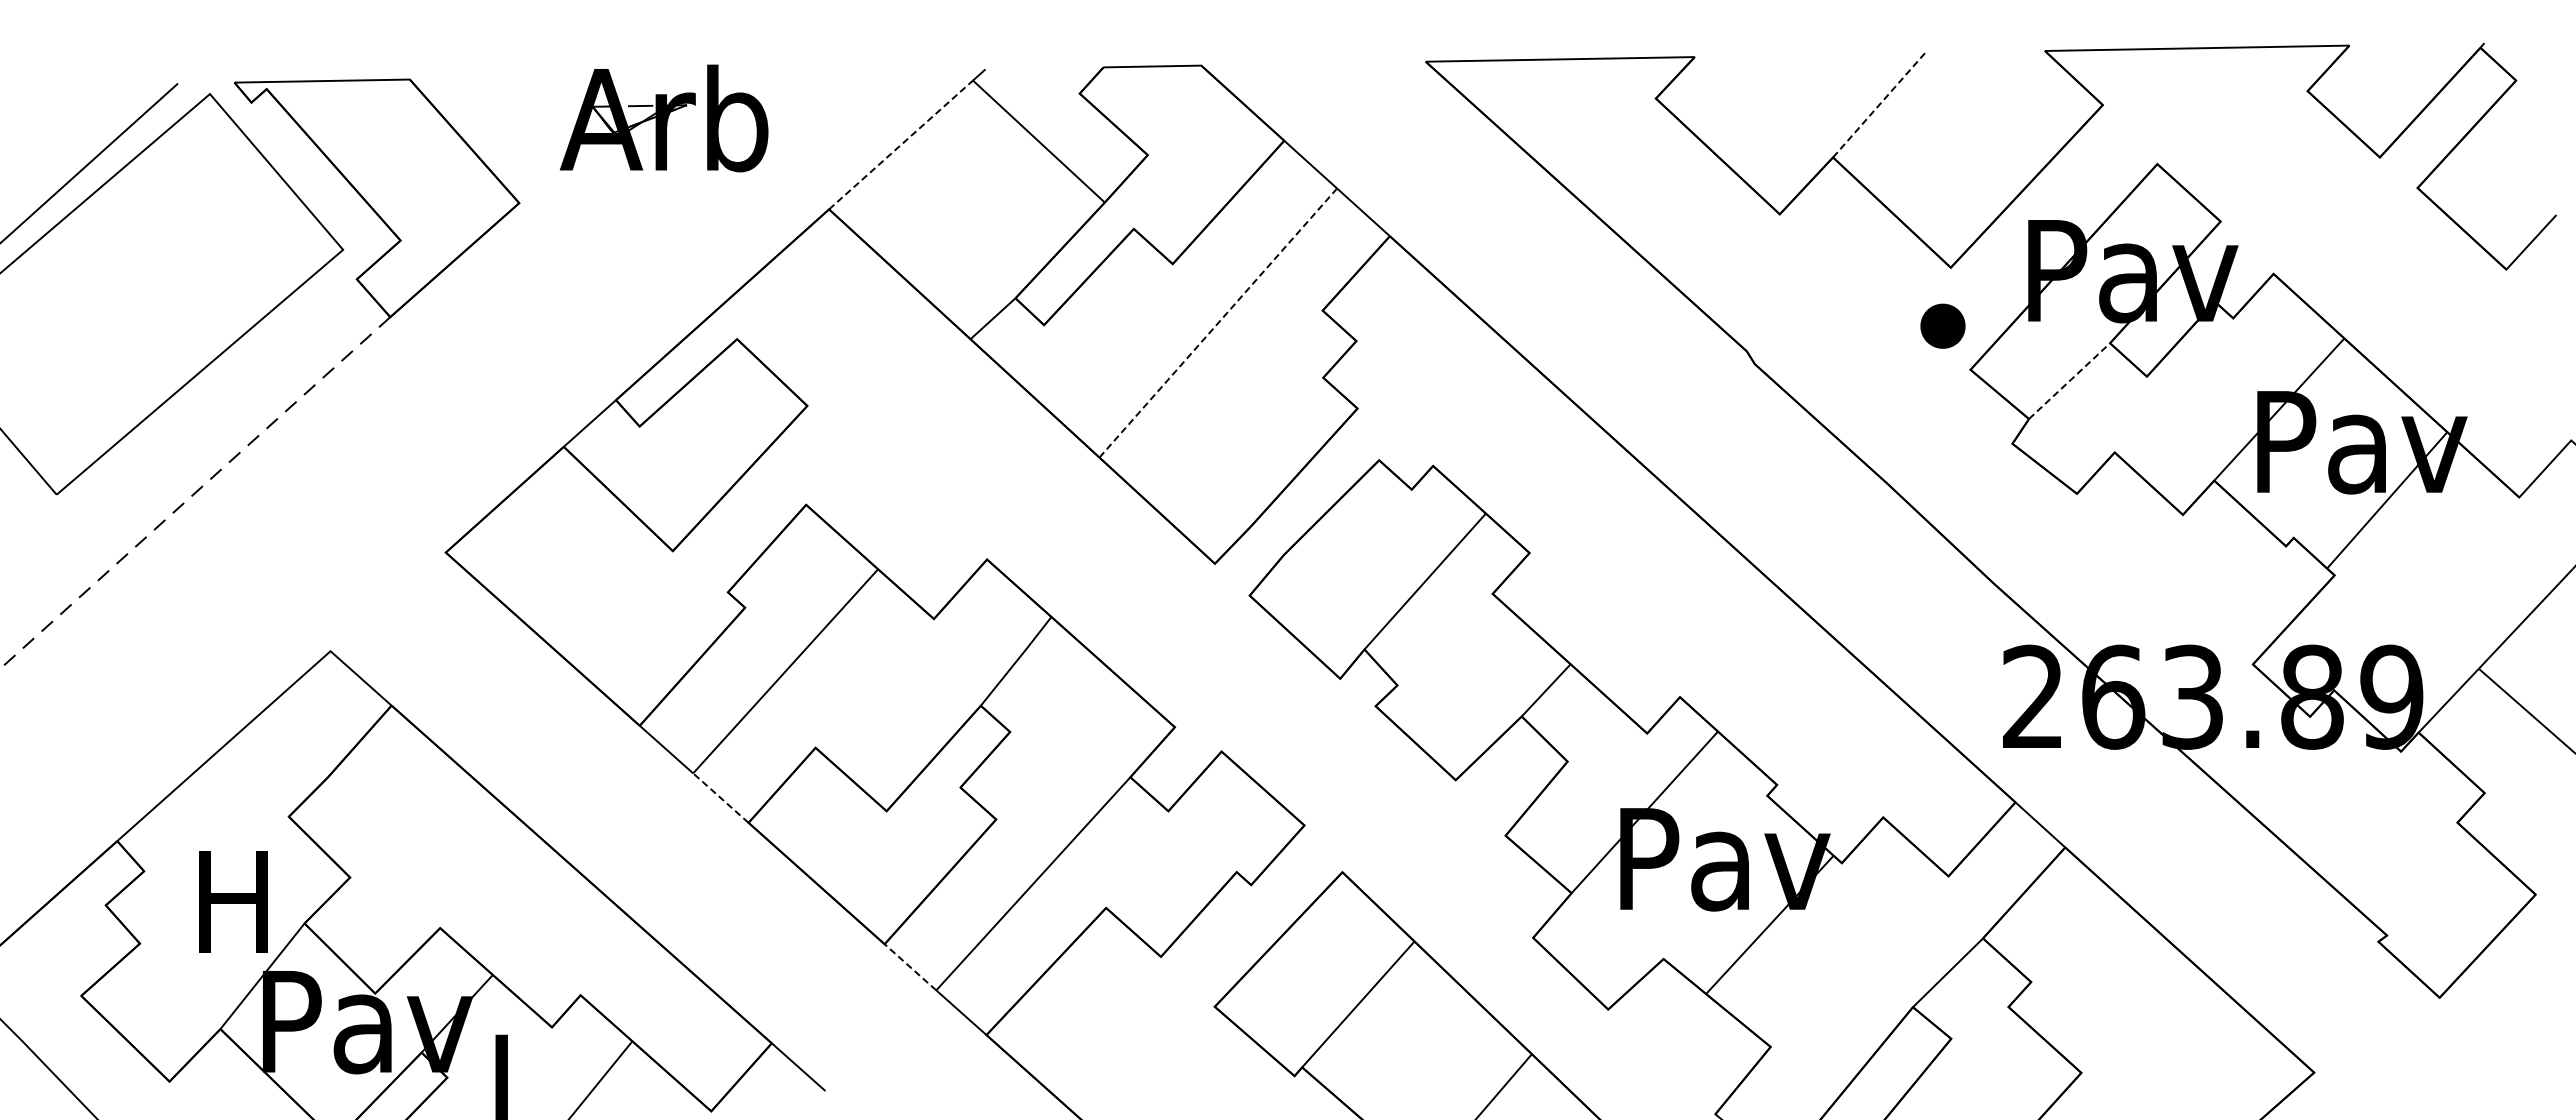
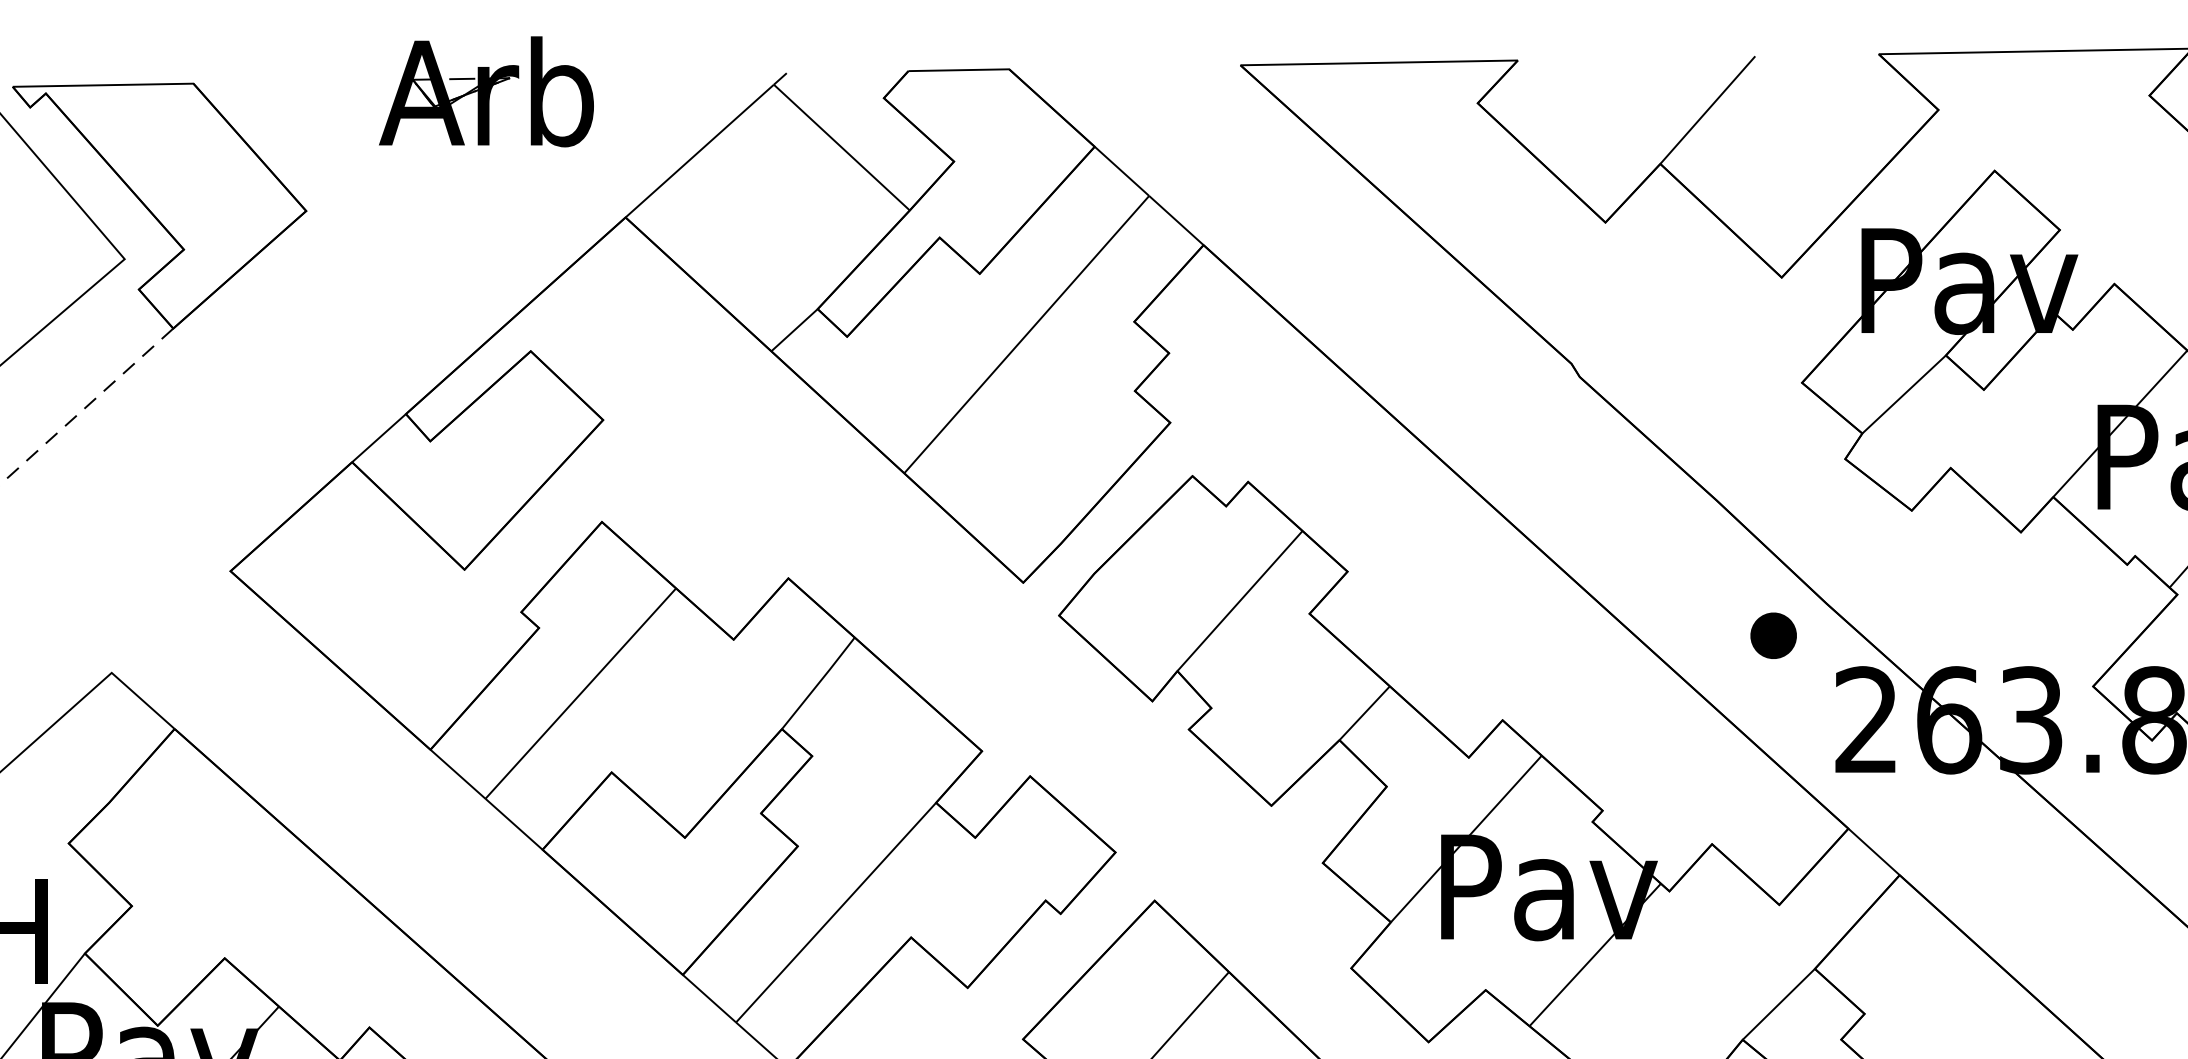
line: (1879, 105) -> (1708, 110), dashed -> solid
part: (663, 118) -> (485, 91), moved
line: (901, 144) -> (700, 150), dashed -> solid
line: (1218, 322) -> (1026, 334), dashed -> solid
part: (1942, 325) -> (1773, 635), moved
line: (2069, 380) -> (1904, 393), dashed -> solid
line: (720, 797) -> (513, 823), dashed -> solid
line: (910, 967) -> (709, 998), dashed -> solid

